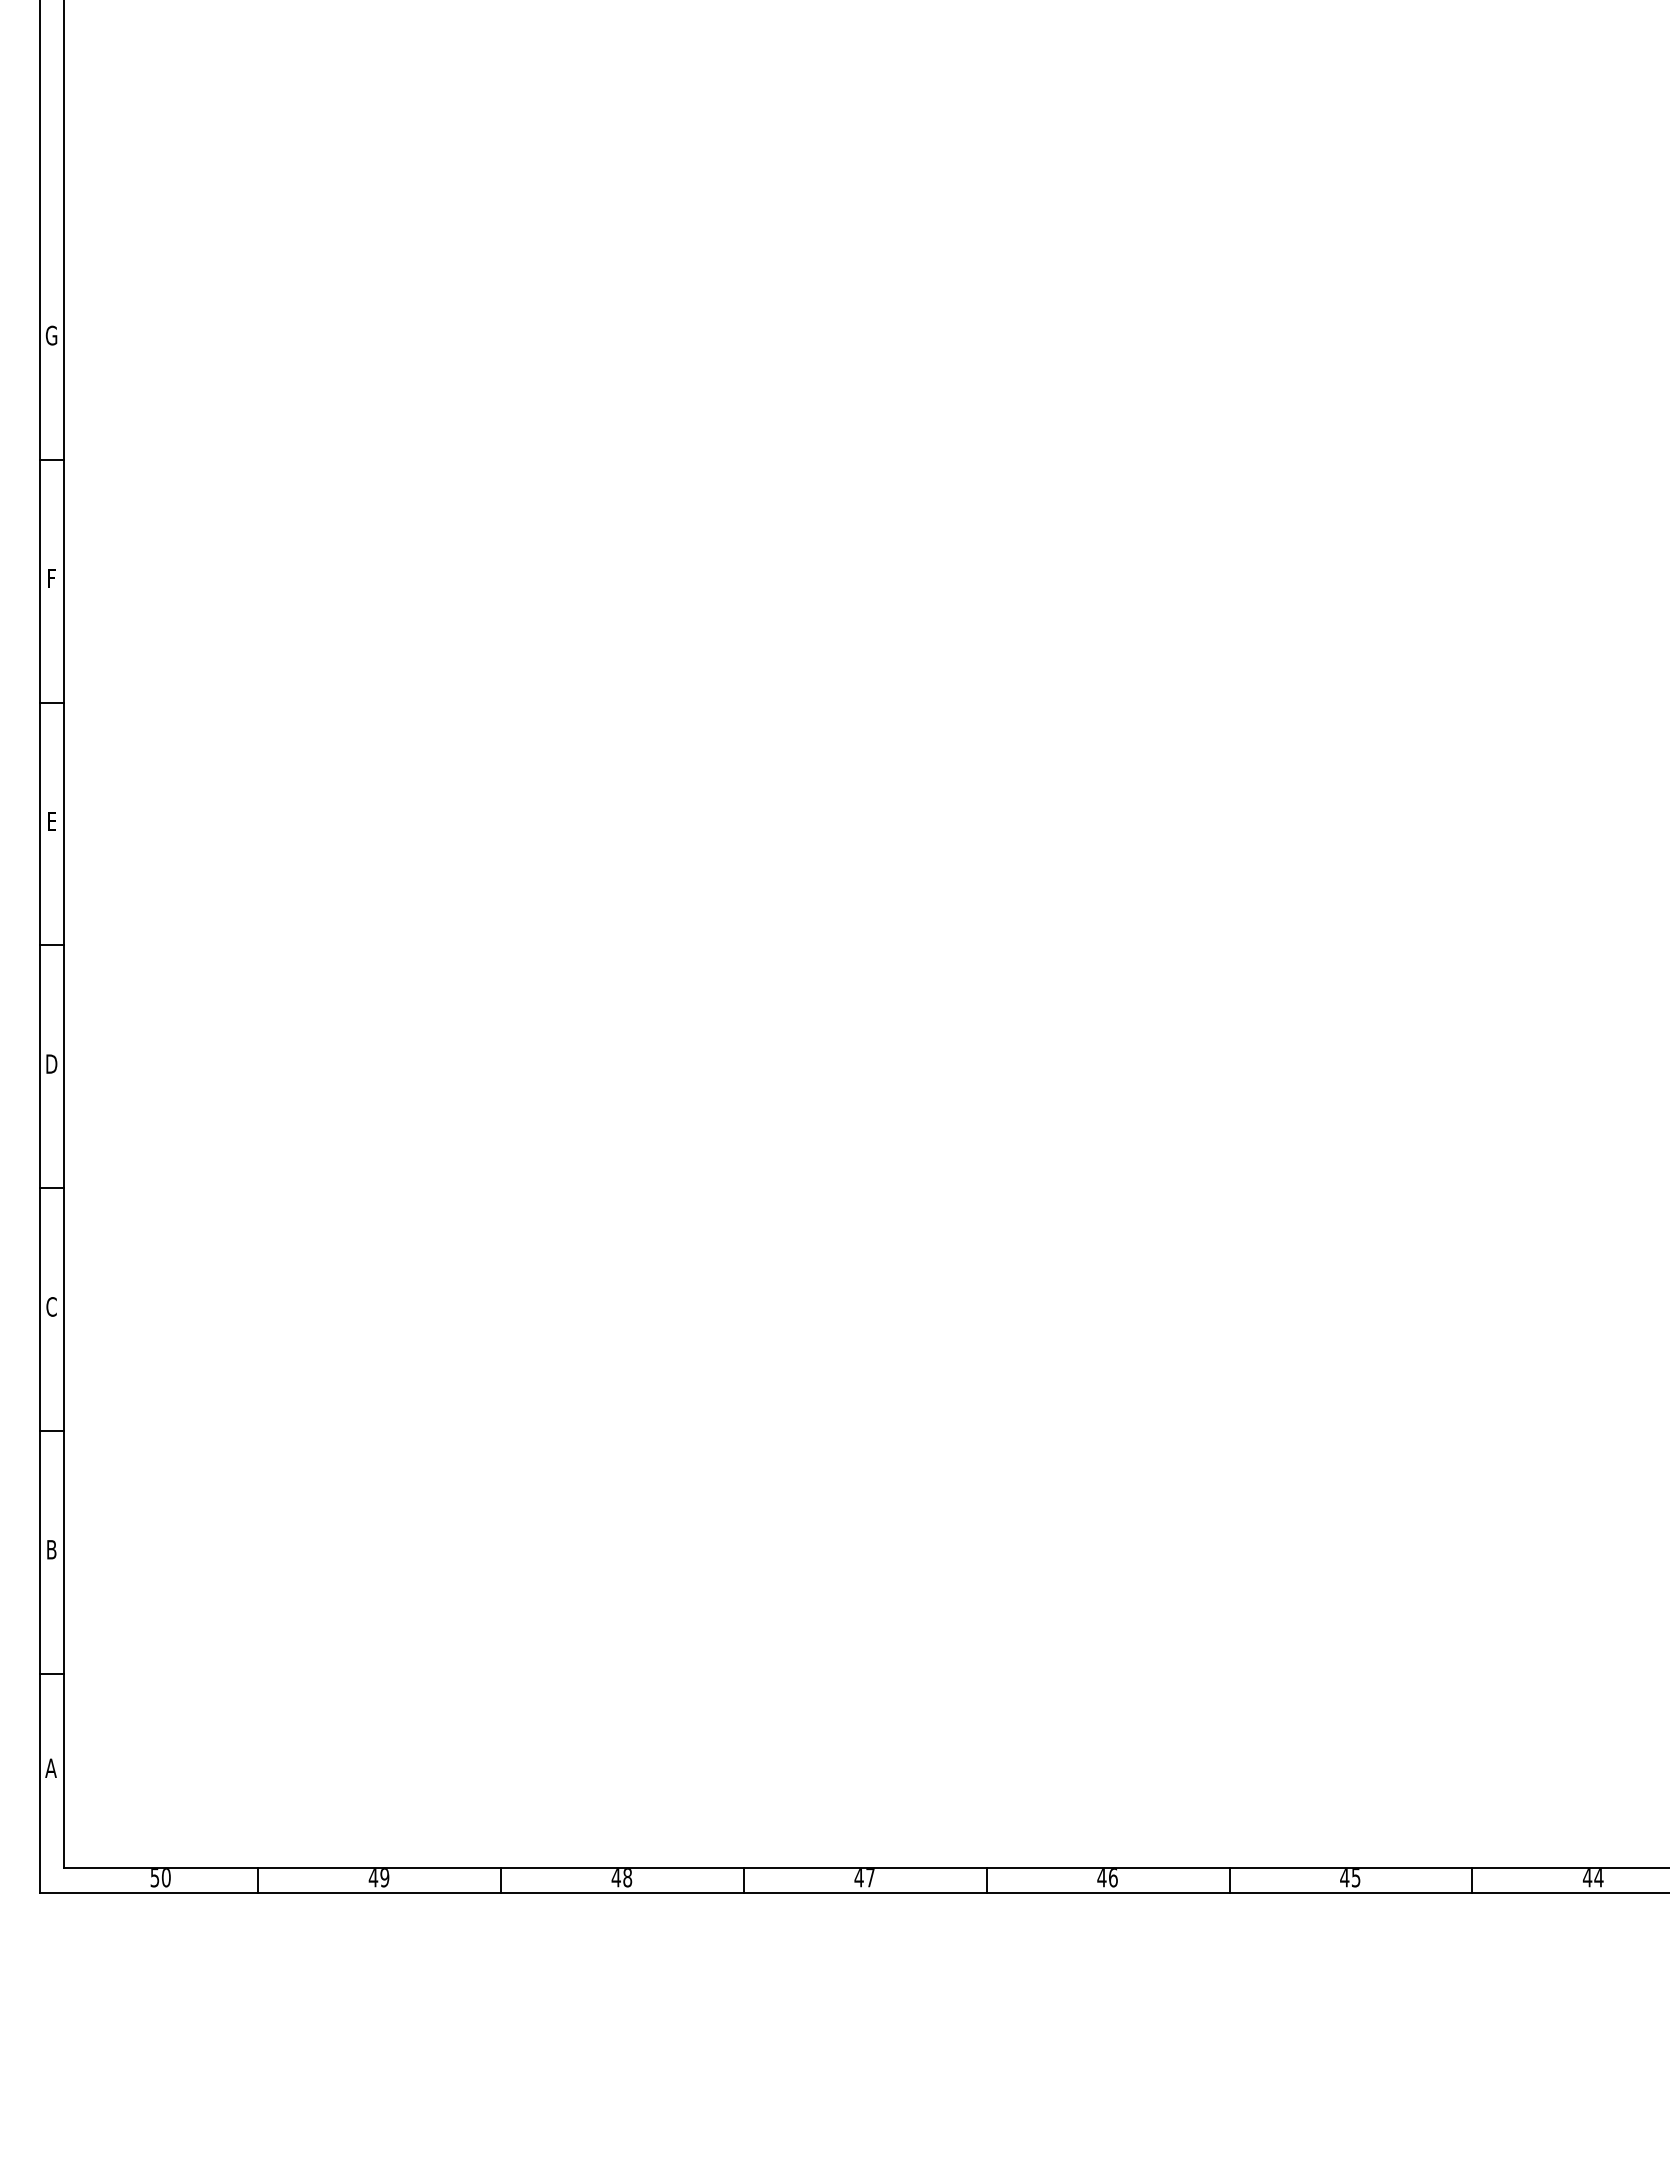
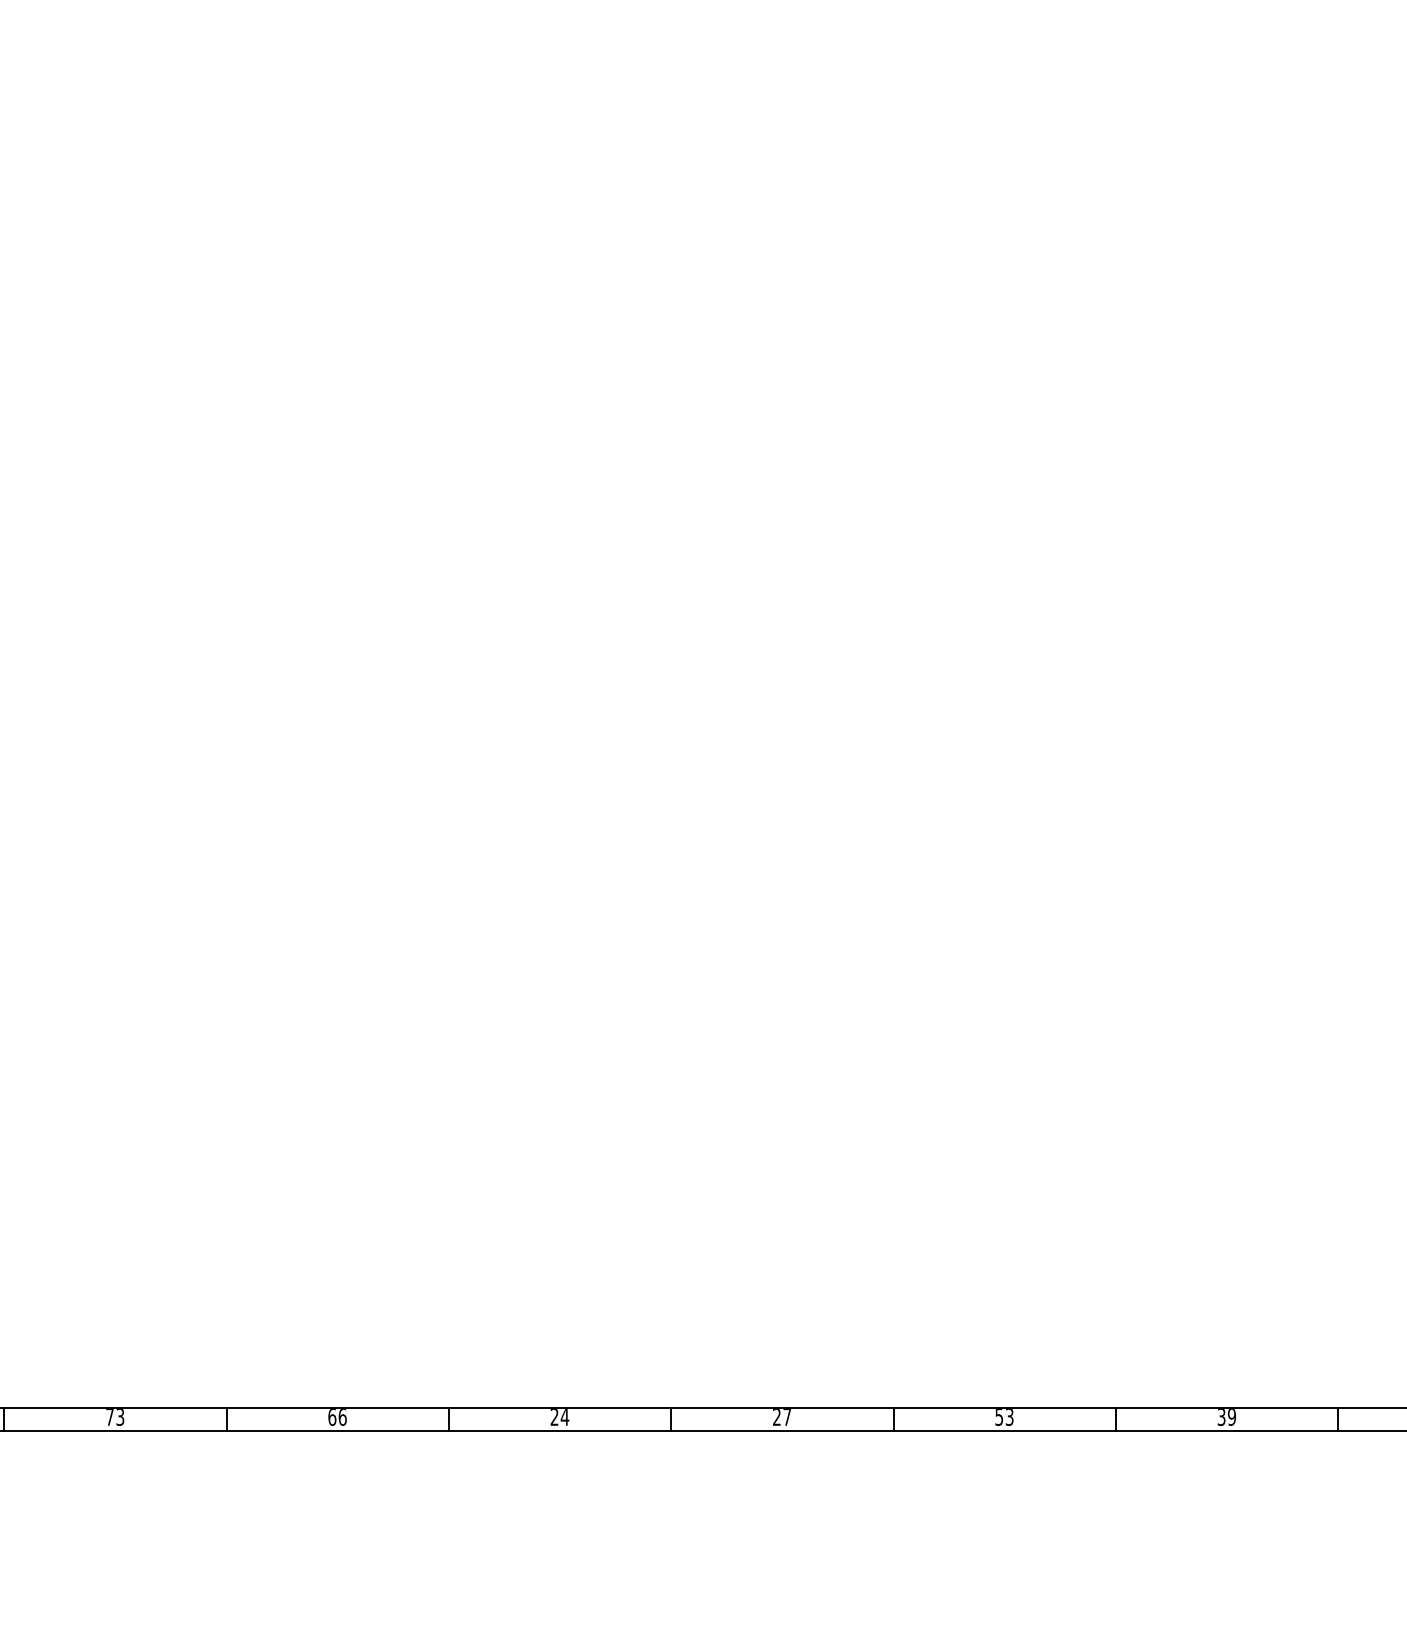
text: (378, 1878) -> (114, 1417), 49 -> 73
text: (621, 1878) -> (337, 1417), 48 -> 66
text: (864, 1878) -> (559, 1417), 47 -> 24
text: (1107, 1878) -> (782, 1417), 46 -> 27
text: (1350, 1878) -> (1004, 1417), 45 -> 53
text: (1592, 1878) -> (1226, 1417), 44 -> 39

